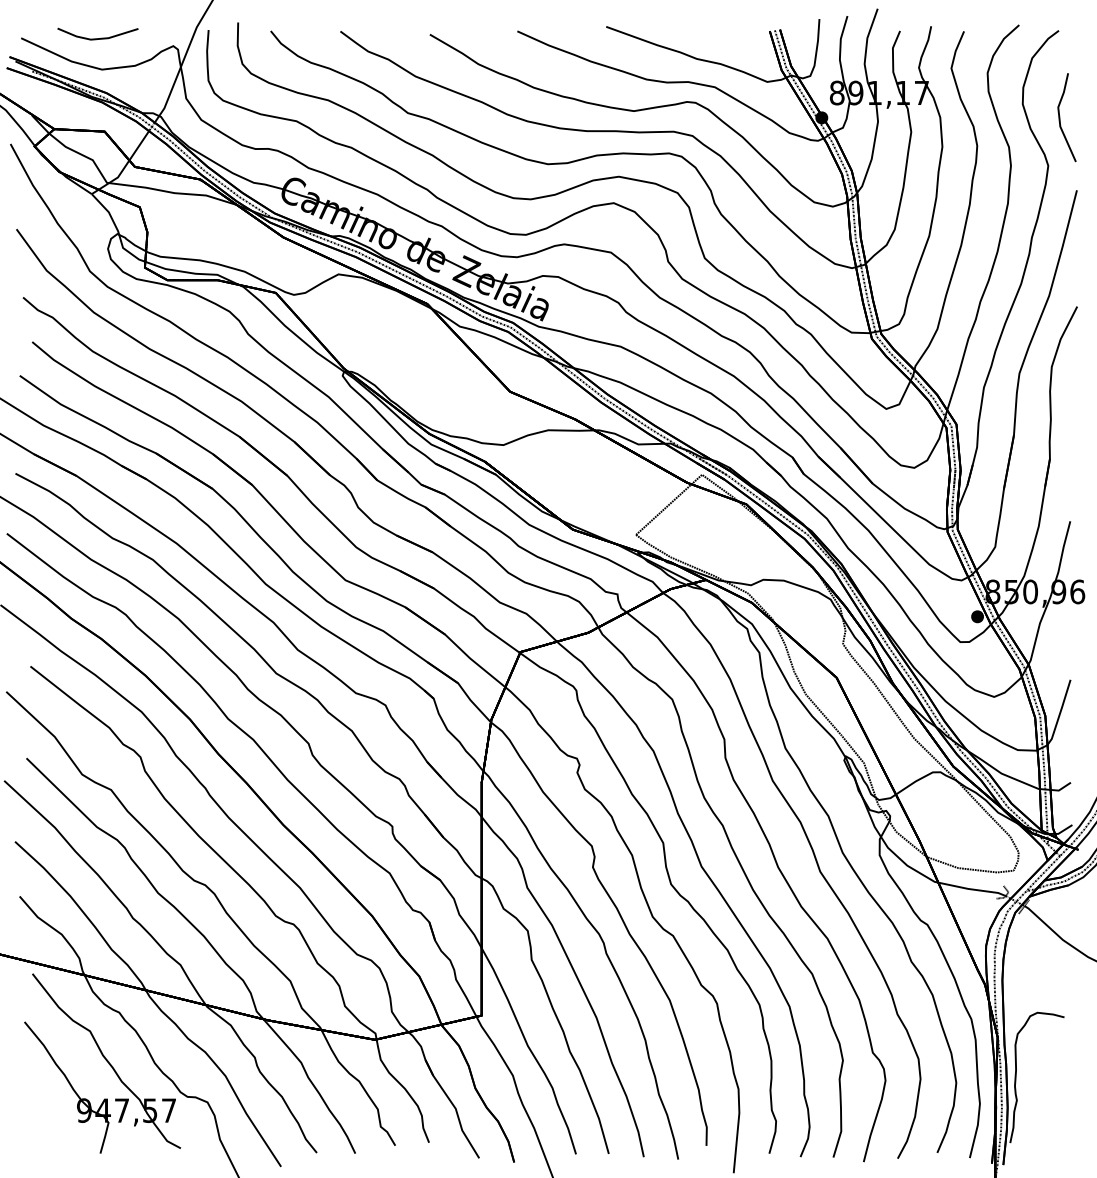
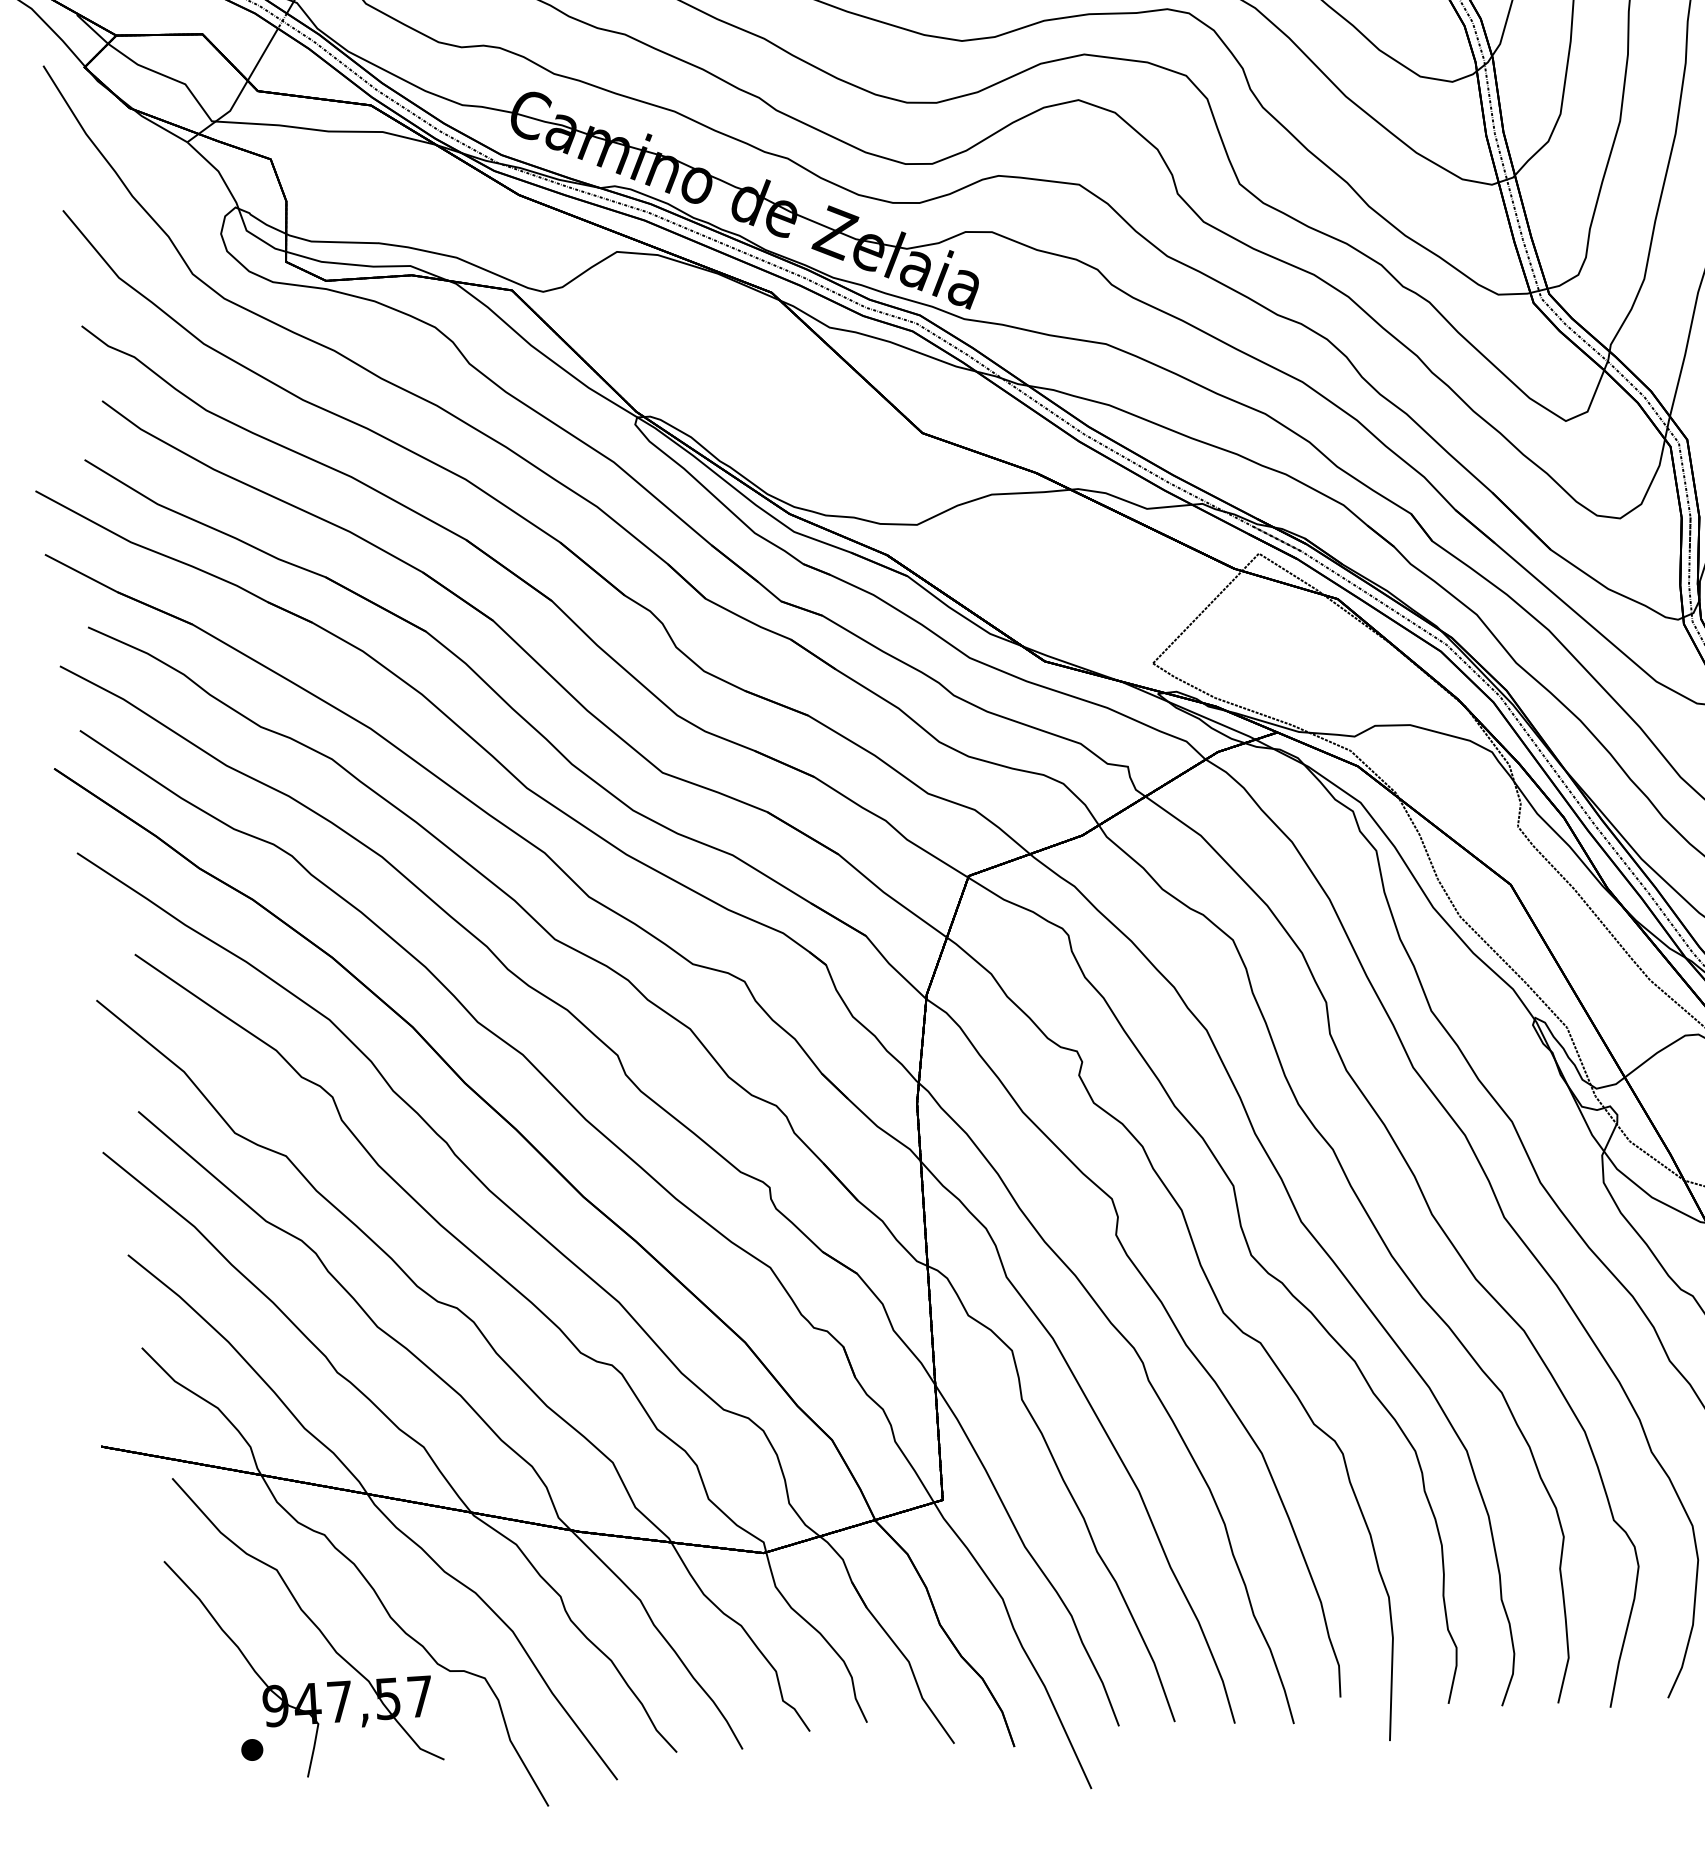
part: (68, 1135) -> (251, 1750), added

